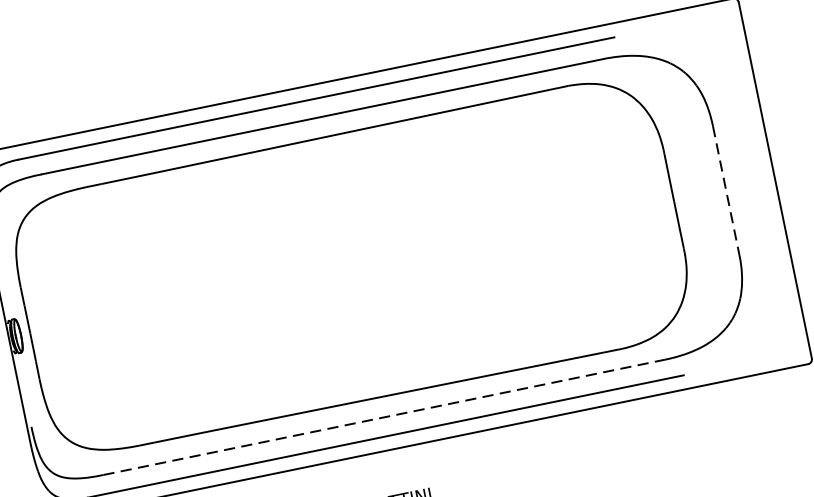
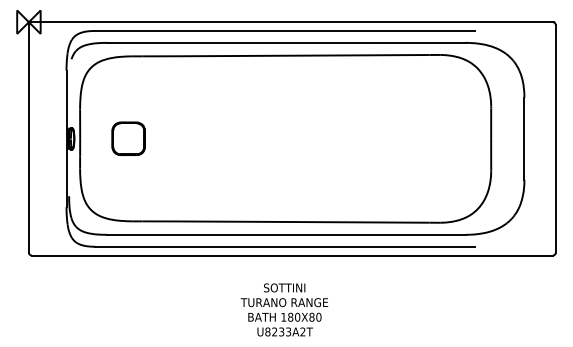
line: (726, 191) -> (524, 139), dashed -> solid
part: (105, 317) -> (128, 138), added
line: (384, 416) -> (286, 234), dashed -> solid

